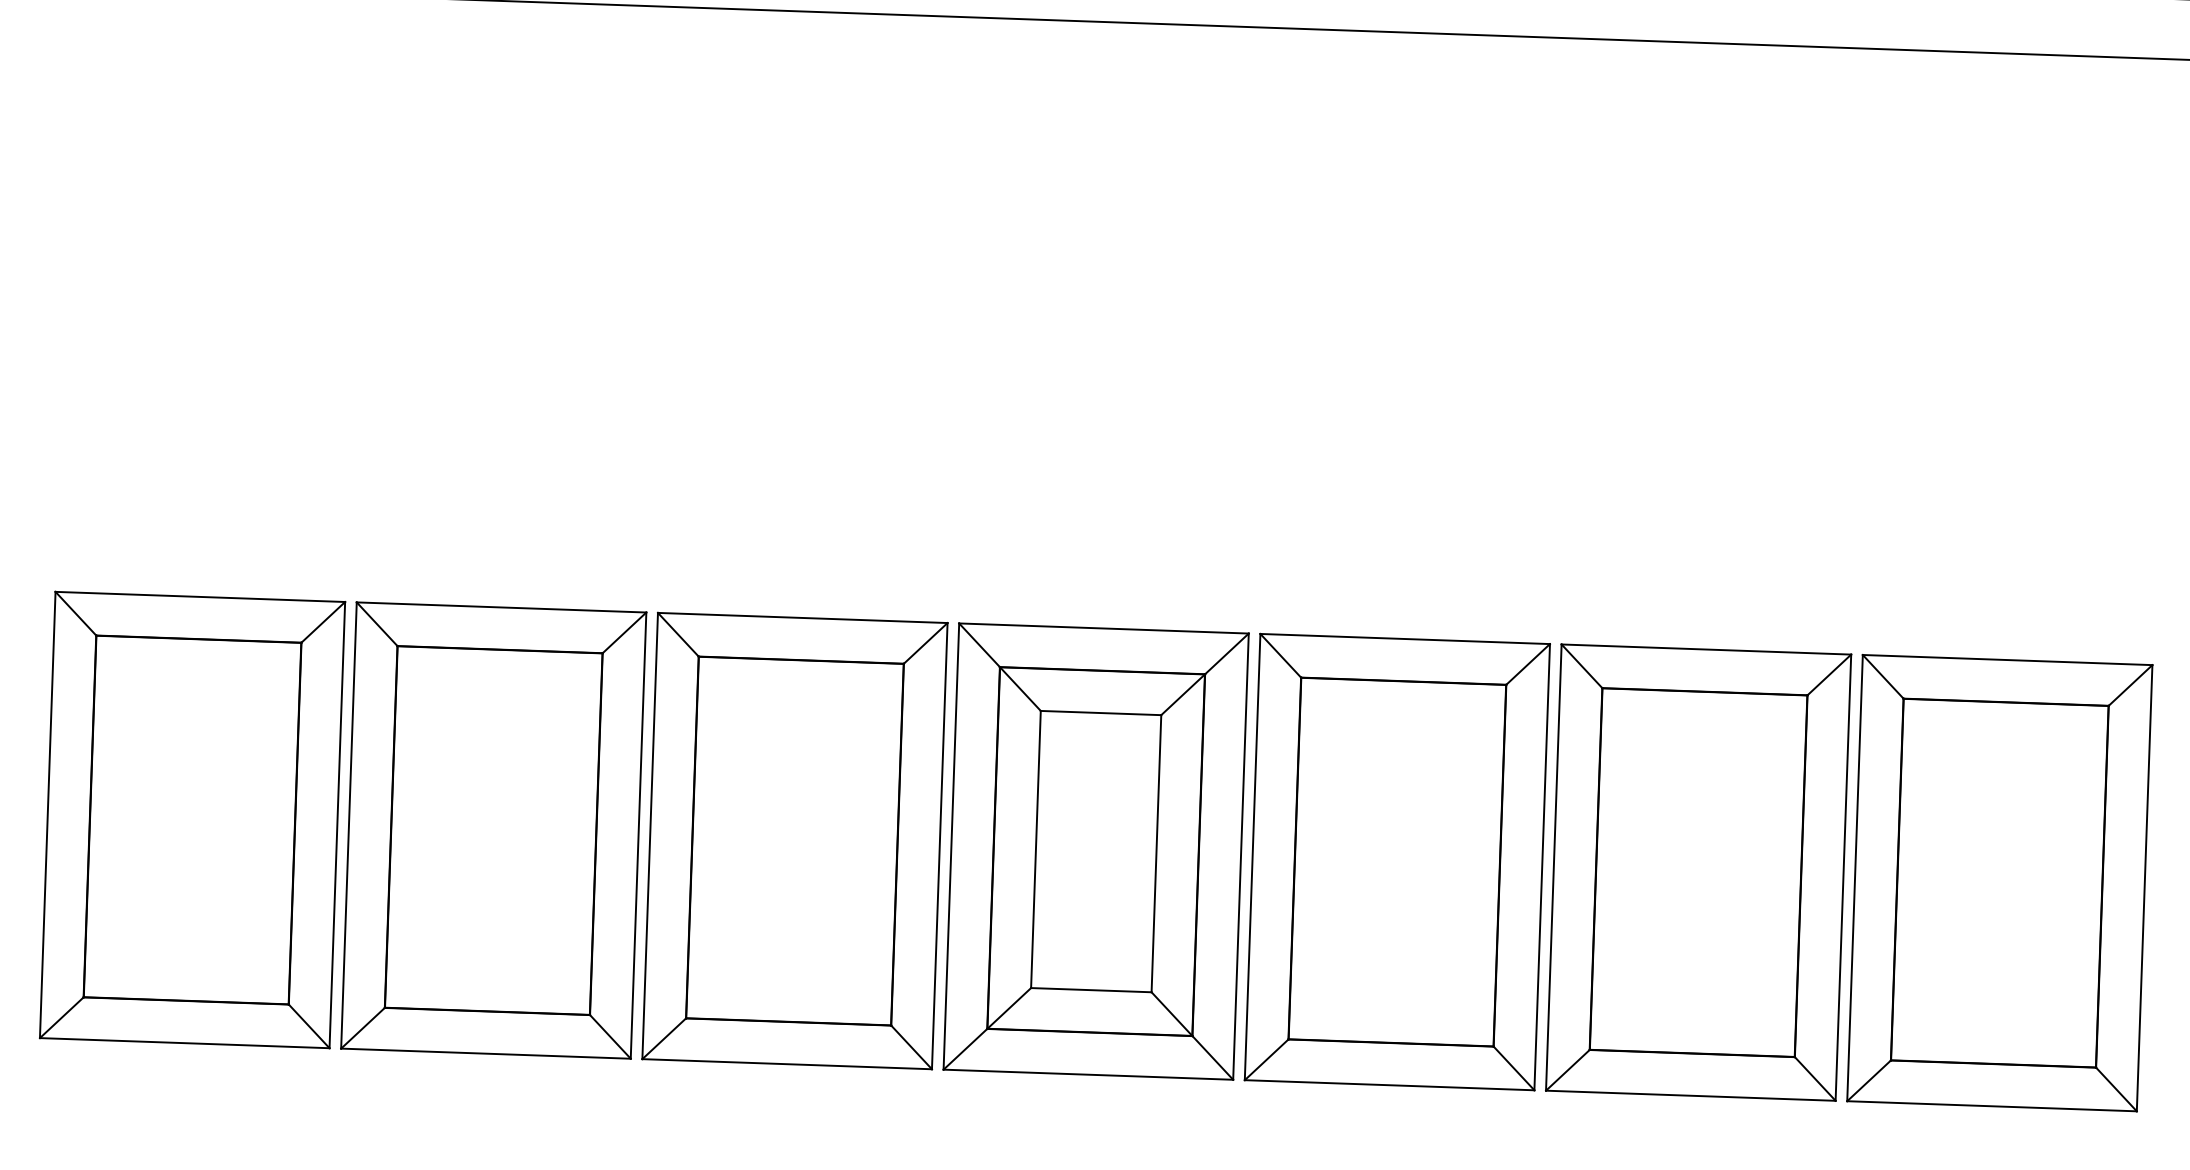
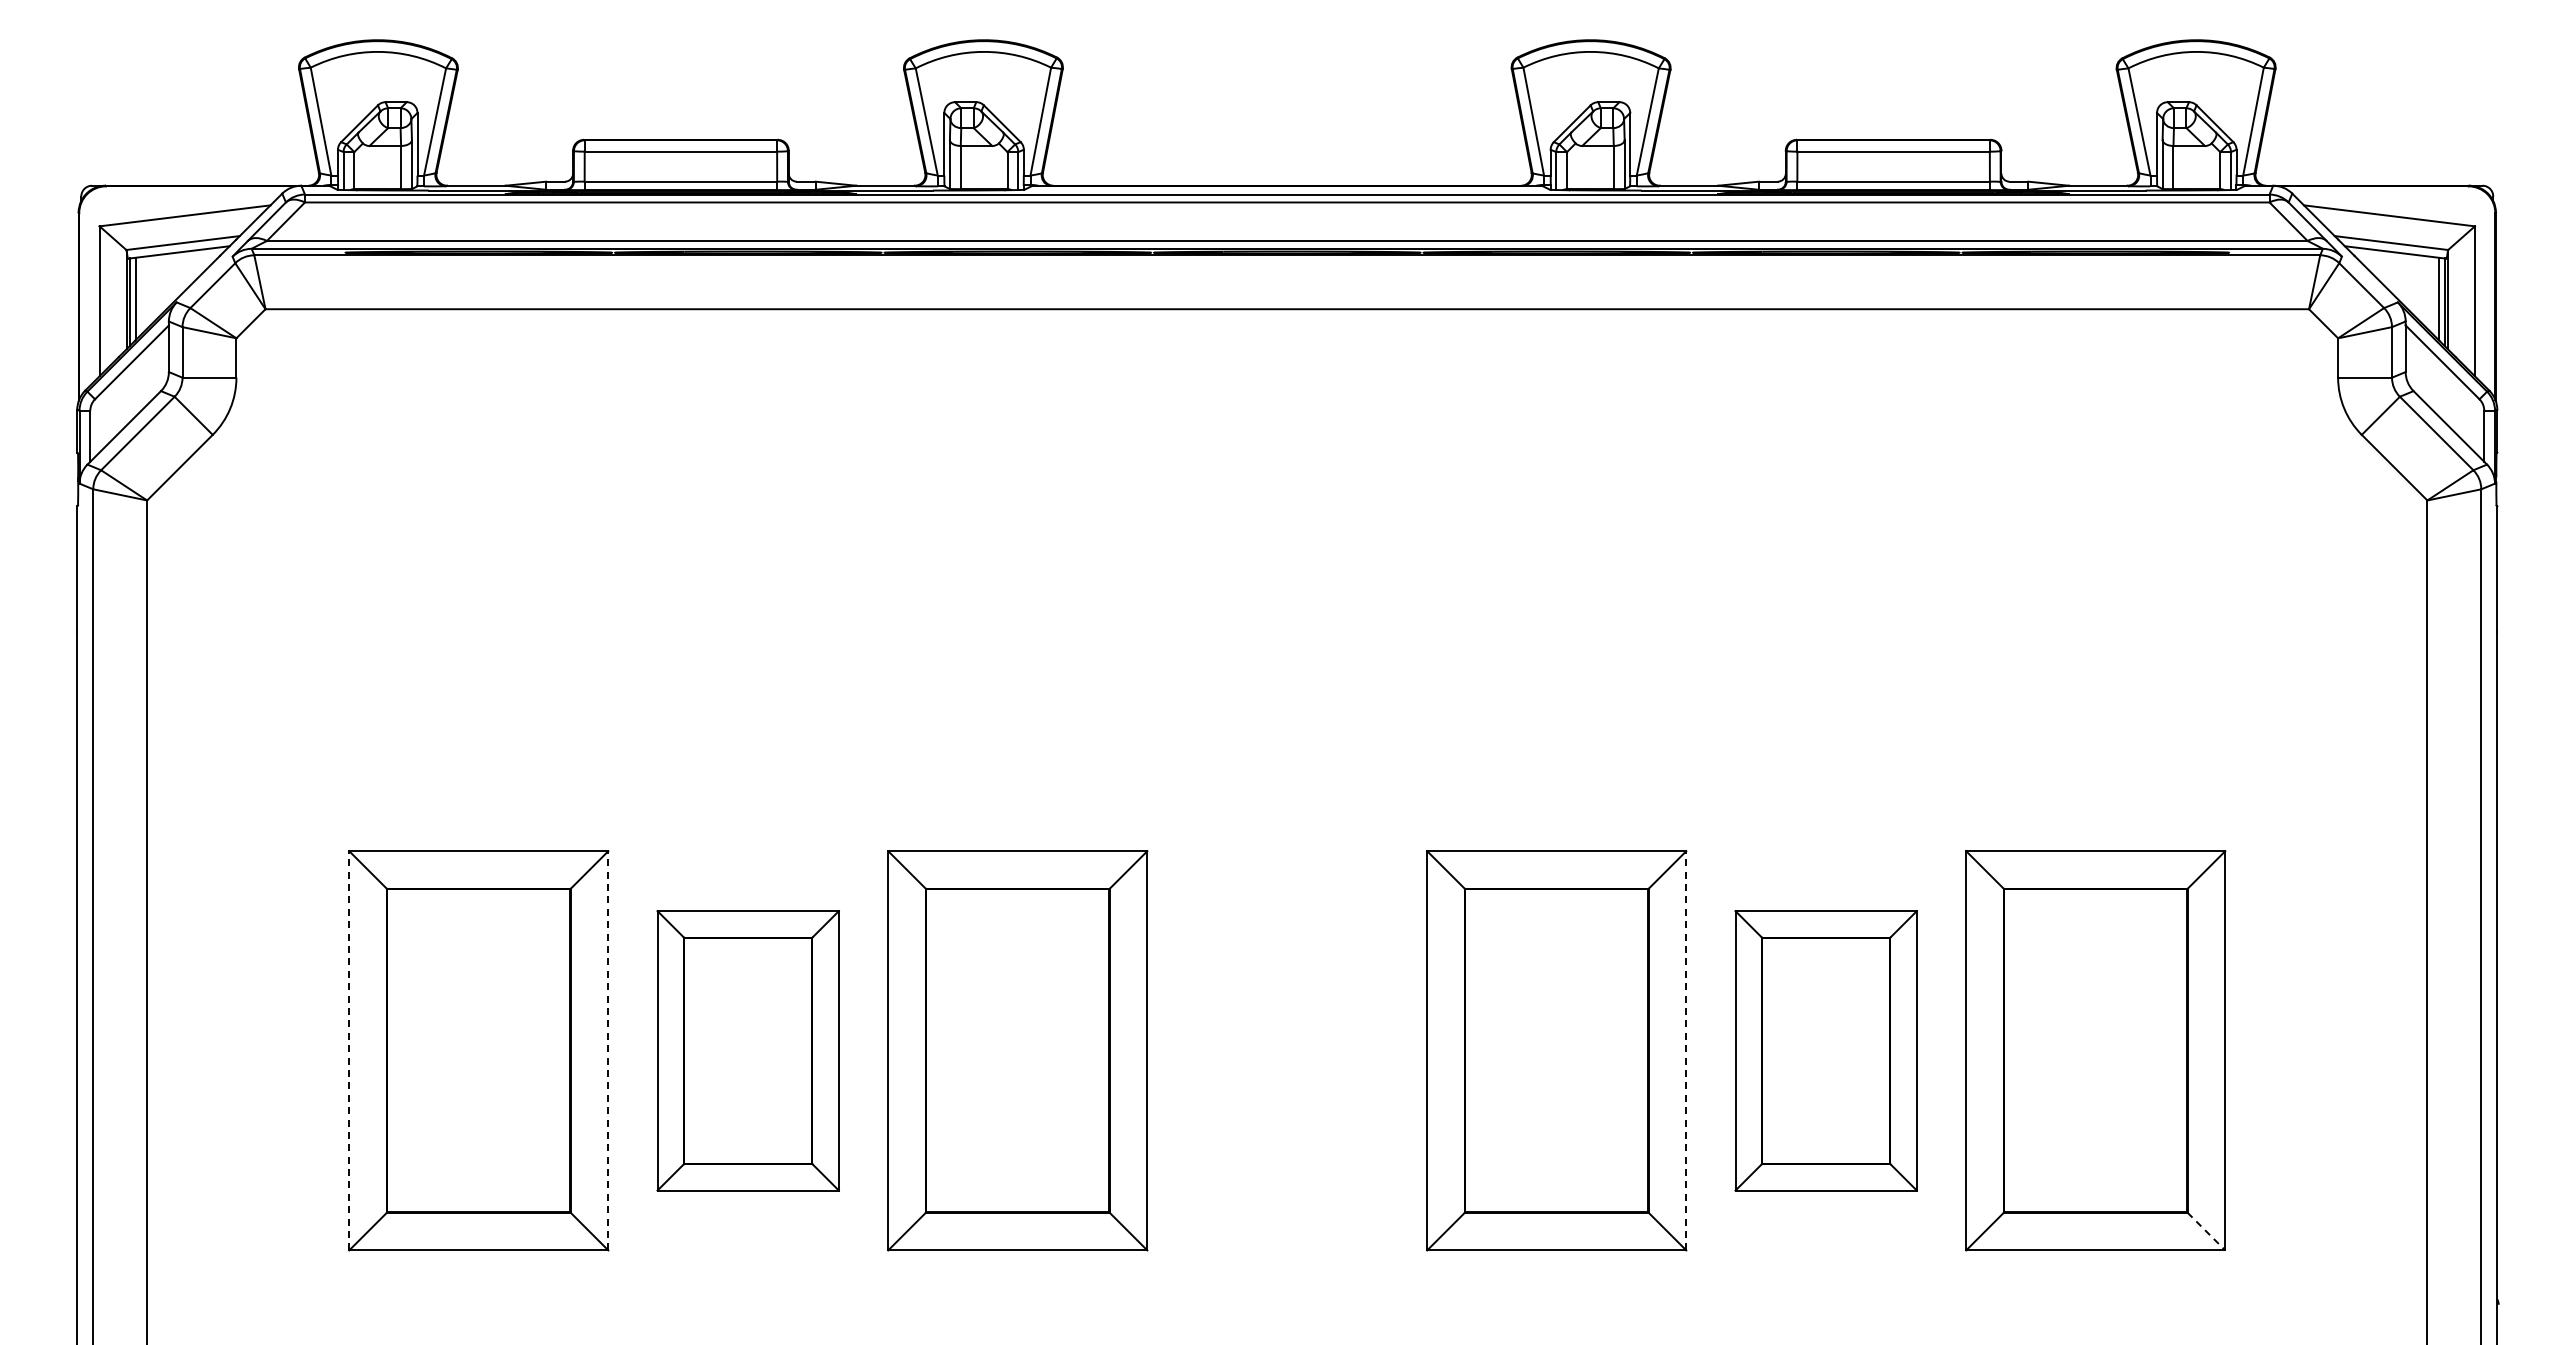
line: (48, 814) -> (349, 1050), solid -> dashed
line: (337, 824) -> (608, 1050), solid -> dashed
part: (492, 830) -> (747, 1050), size x0.7
part: (1095, 851) -> (1286, 1050), removed
line: (1542, 866) -> (1686, 1050), solid -> dashed
part: (1697, 872) -> (1825, 1050), size x0.7
line: (2116, 1089) -> (2206, 1231), solid -> dashed

